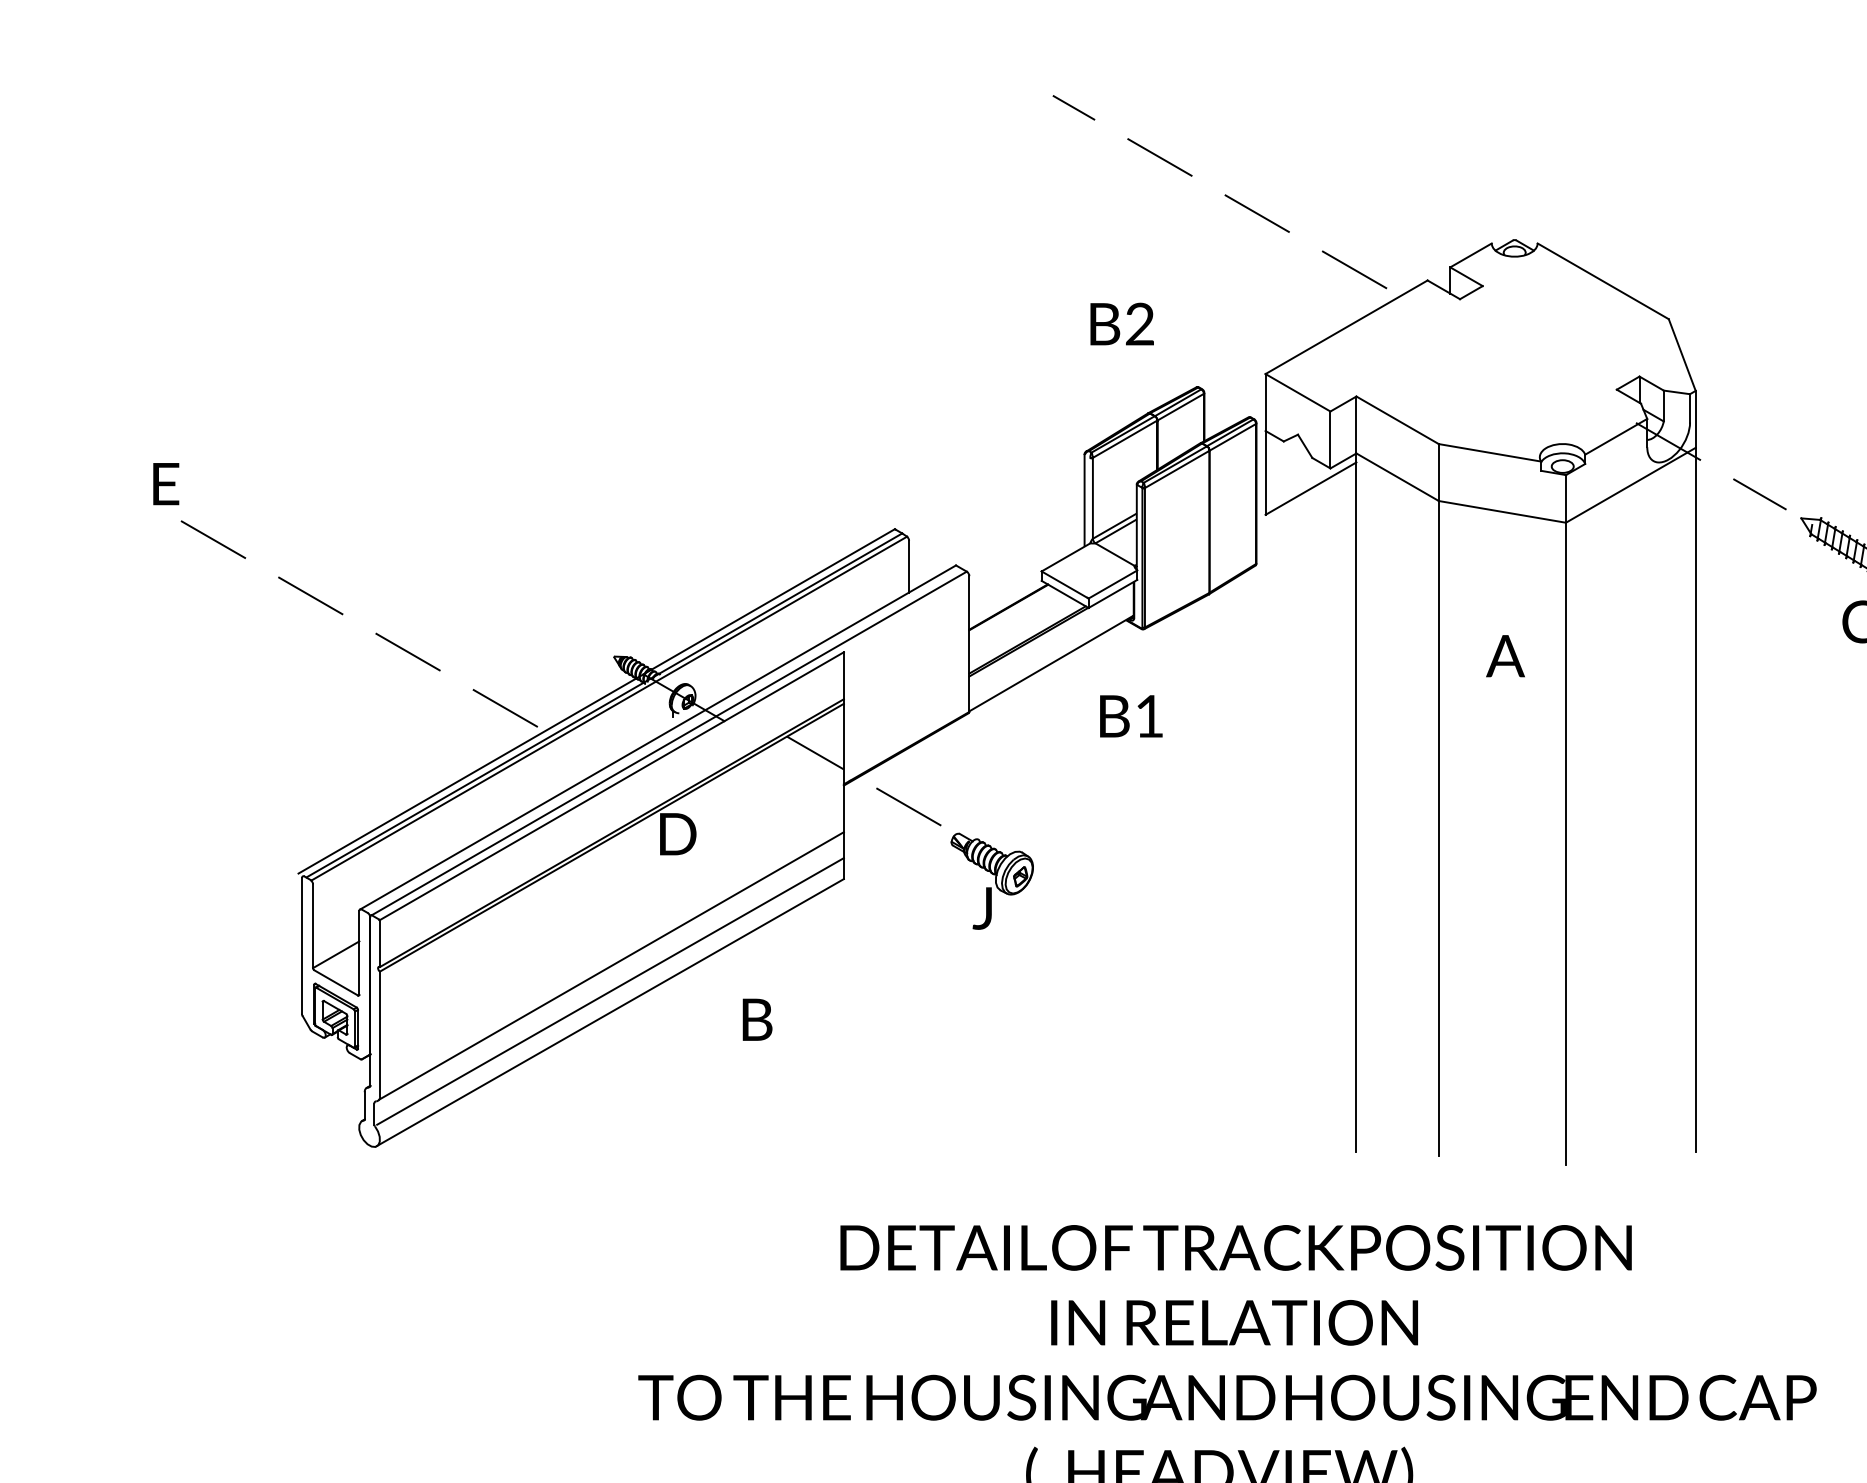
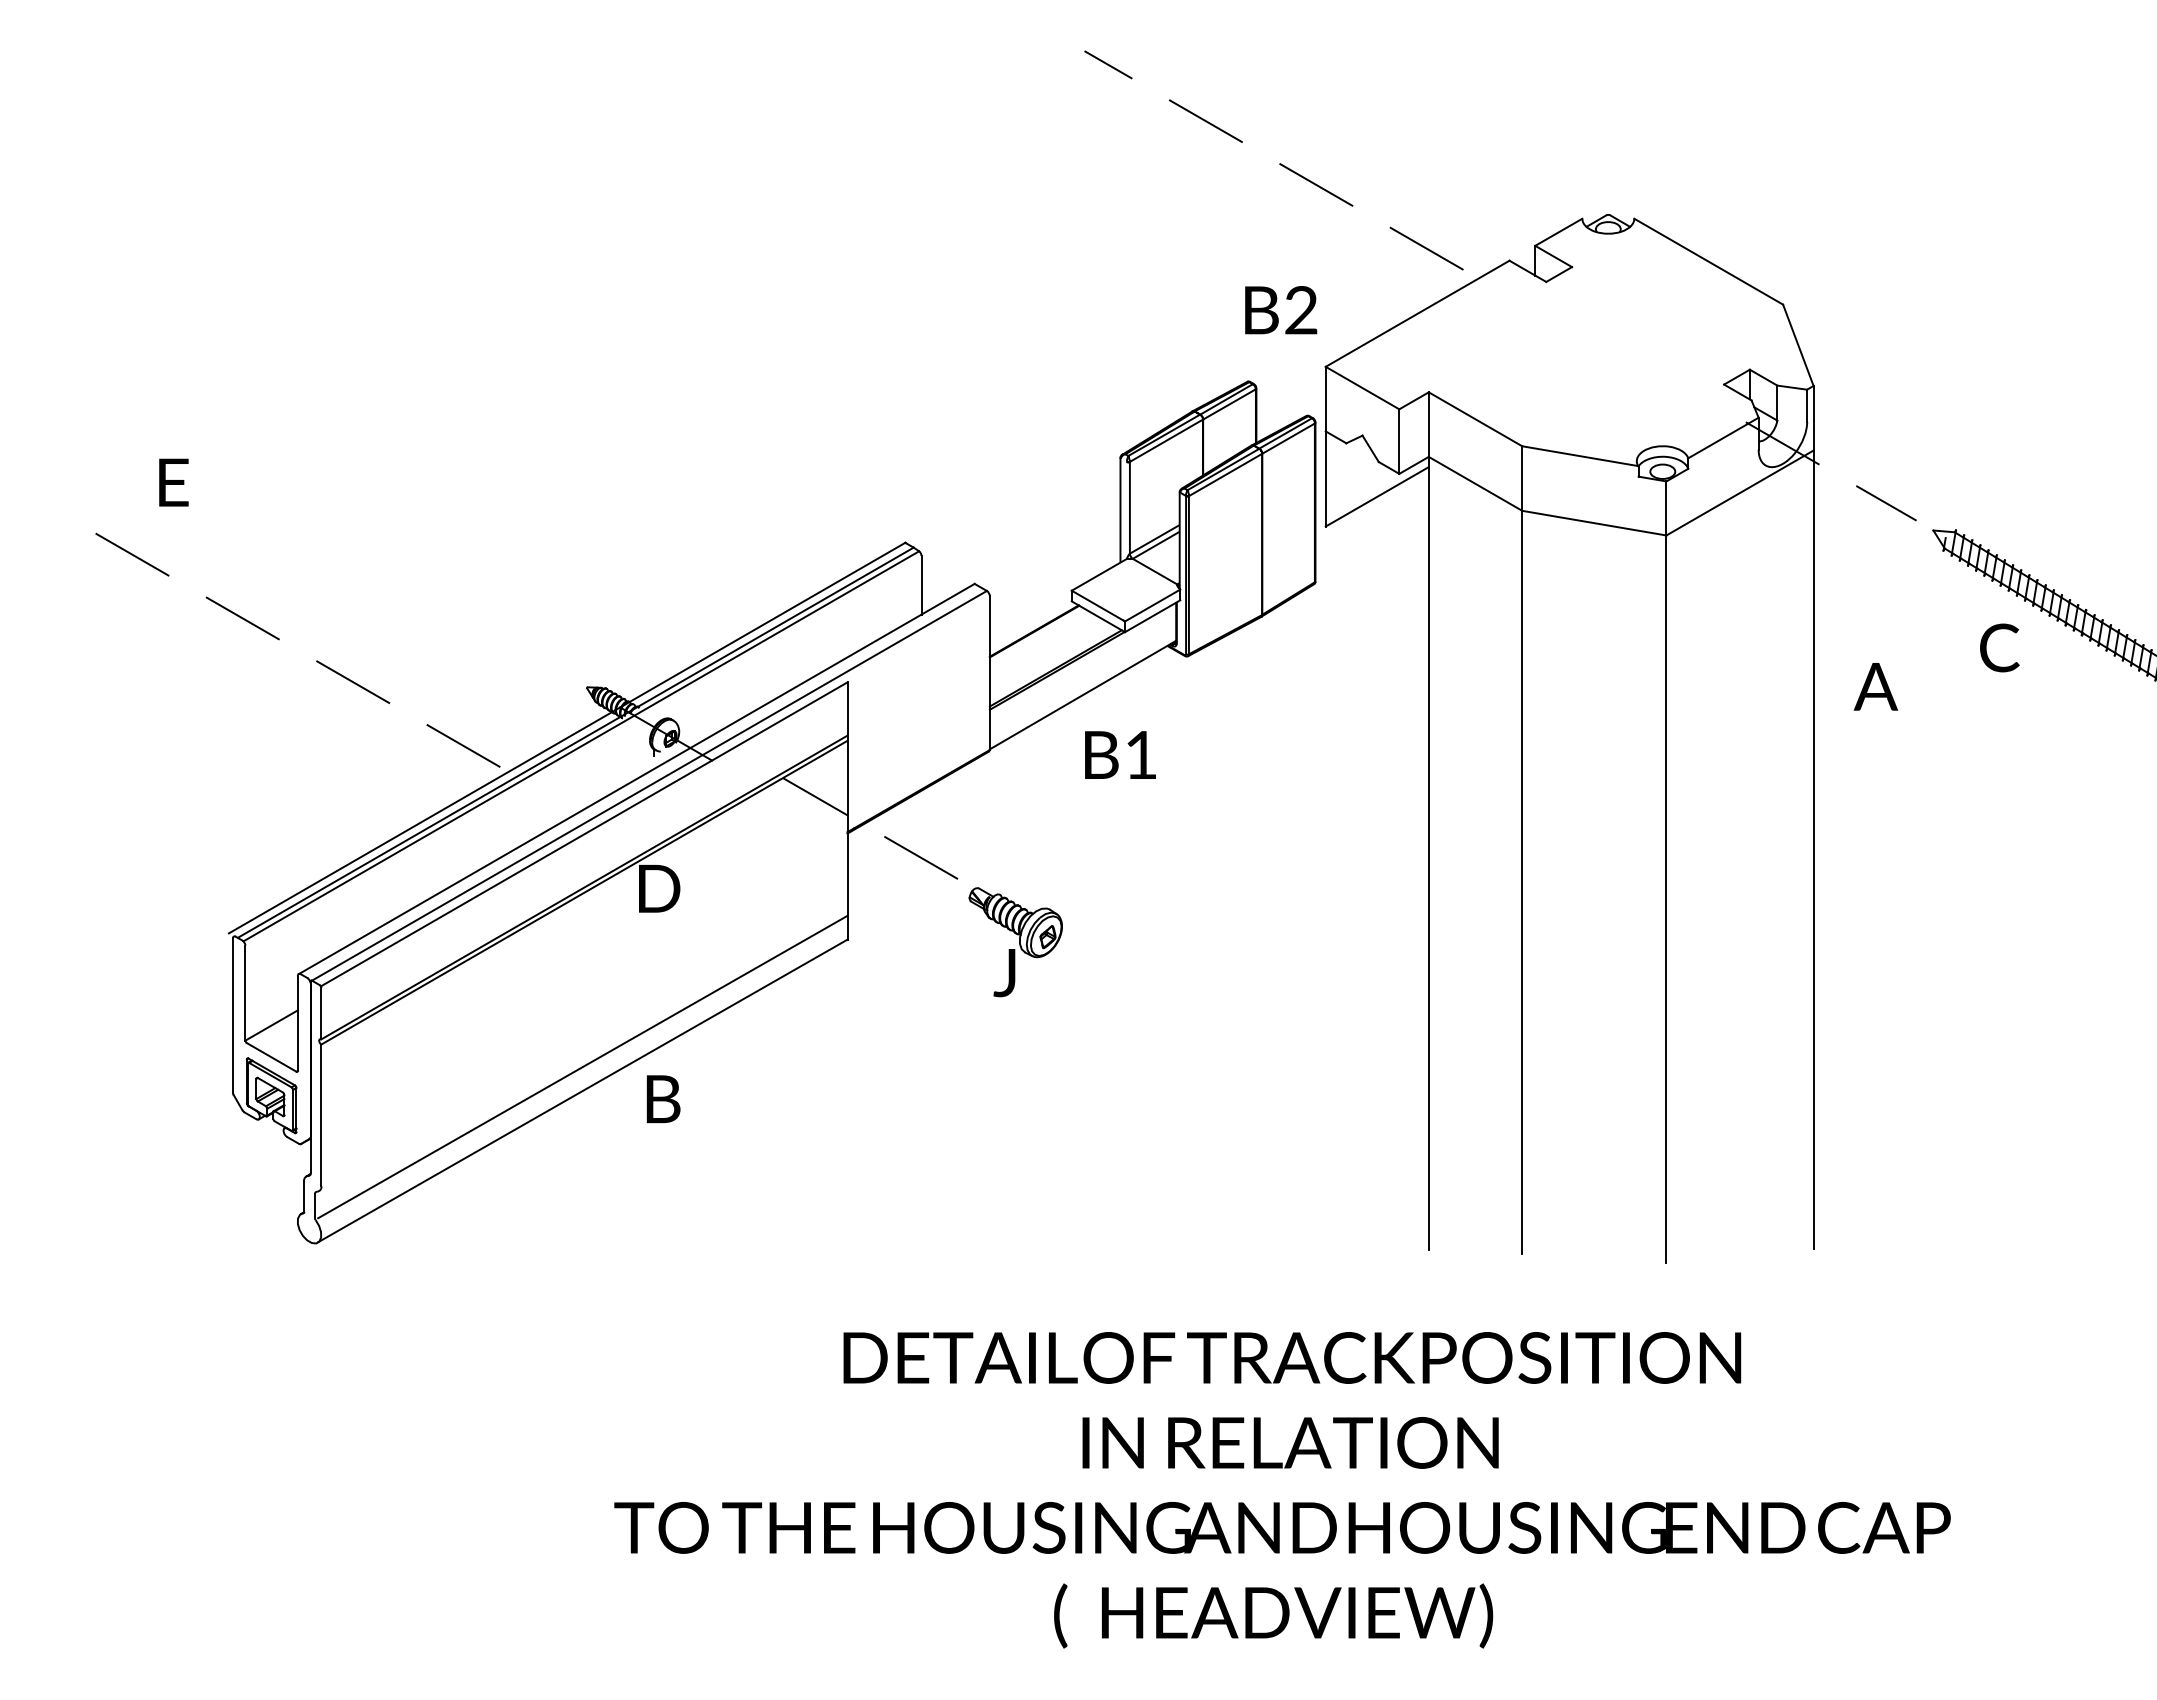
text: (1122, 324) -> (1281, 310), moved
text: (165, 483) -> (173, 482), moved
text: (1505, 655) -> (1875, 686), moved
text: (1131, 715) -> (1120, 754), moved
line: (611, 965) -> (583, 1037), removed
text: (757, 1020) -> (663, 1099), moved

